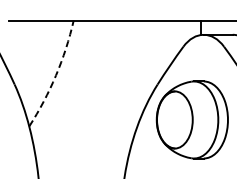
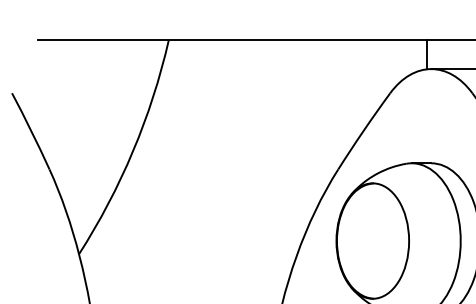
arc: (56, 75) -> (134, 151), dashed -> solid

